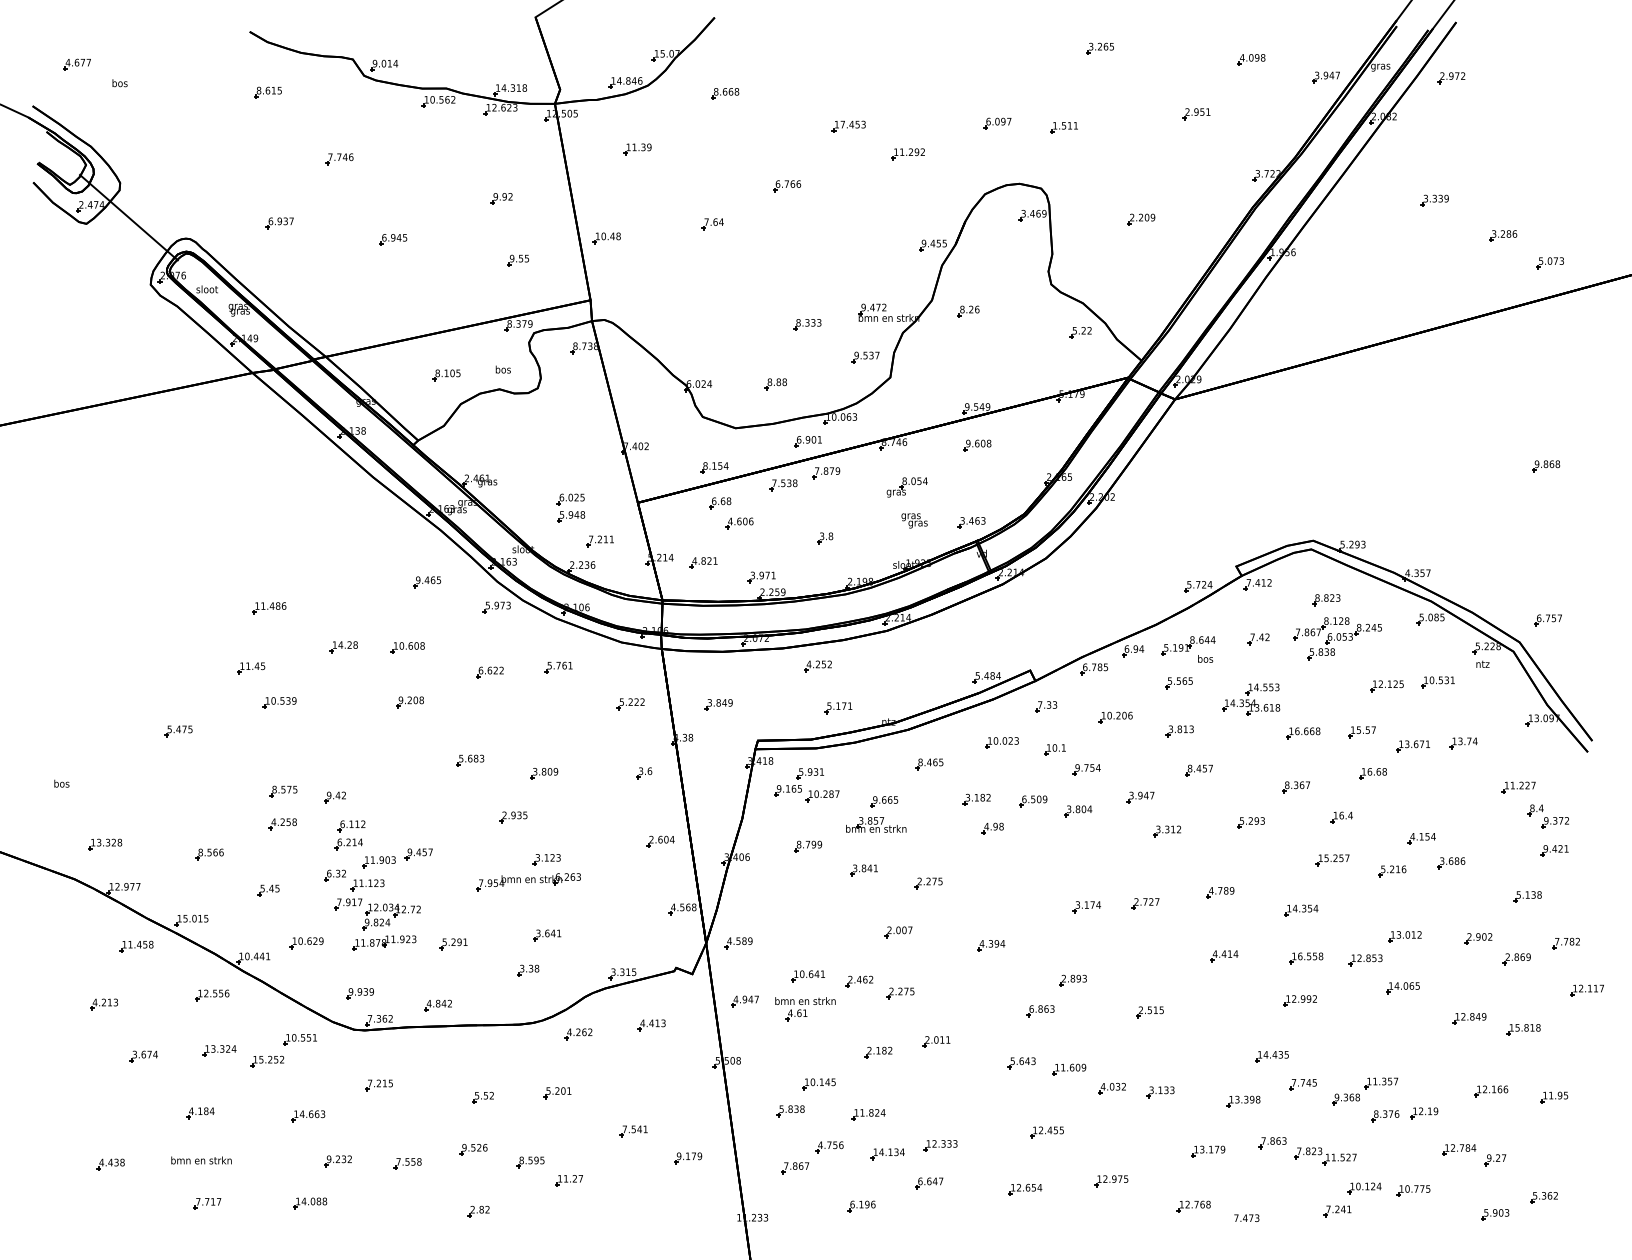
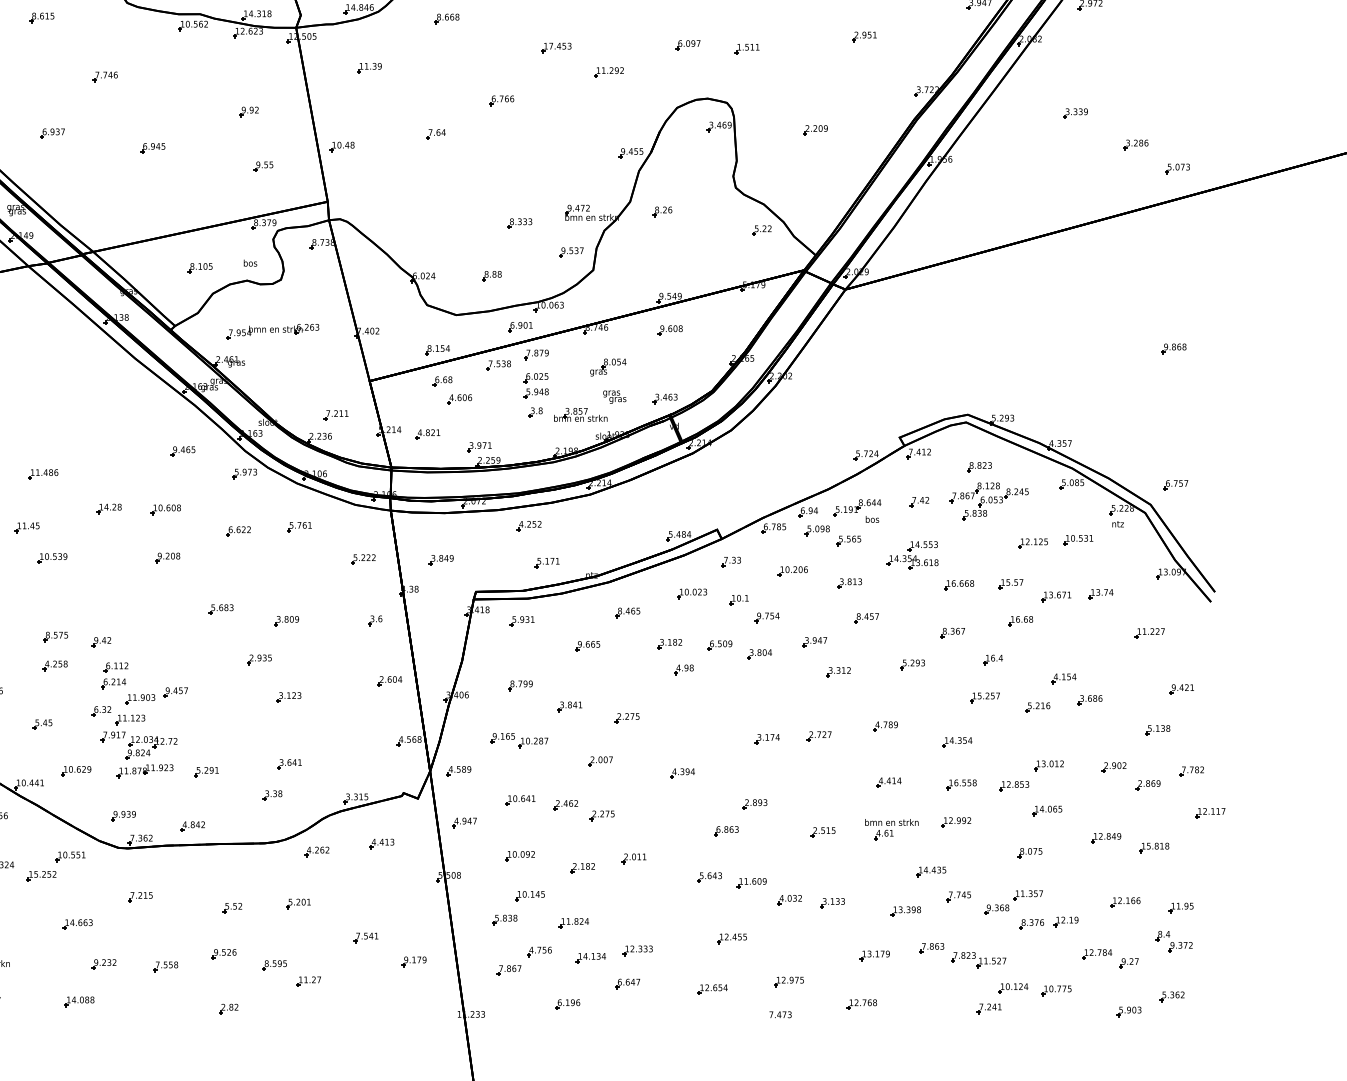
part: (570, 507) -> (535, 385), moved
part: (1143, 671) -> (817, 530), added
part: (806, 793) -> (519, 740), moved
part: (1547, 816) -> (1173, 941), moved
part: (876, 824) -> (581, 414), moved
part: (528, 882) -> (272, 332), moved
part: (805, 1009) -> (891, 829), moved
part: (1383, 1035) -> (1030, 852), added
part: (807, 1039) -> (519, 856), added
text: (1246, 1217) -> (780, 1014), moved

